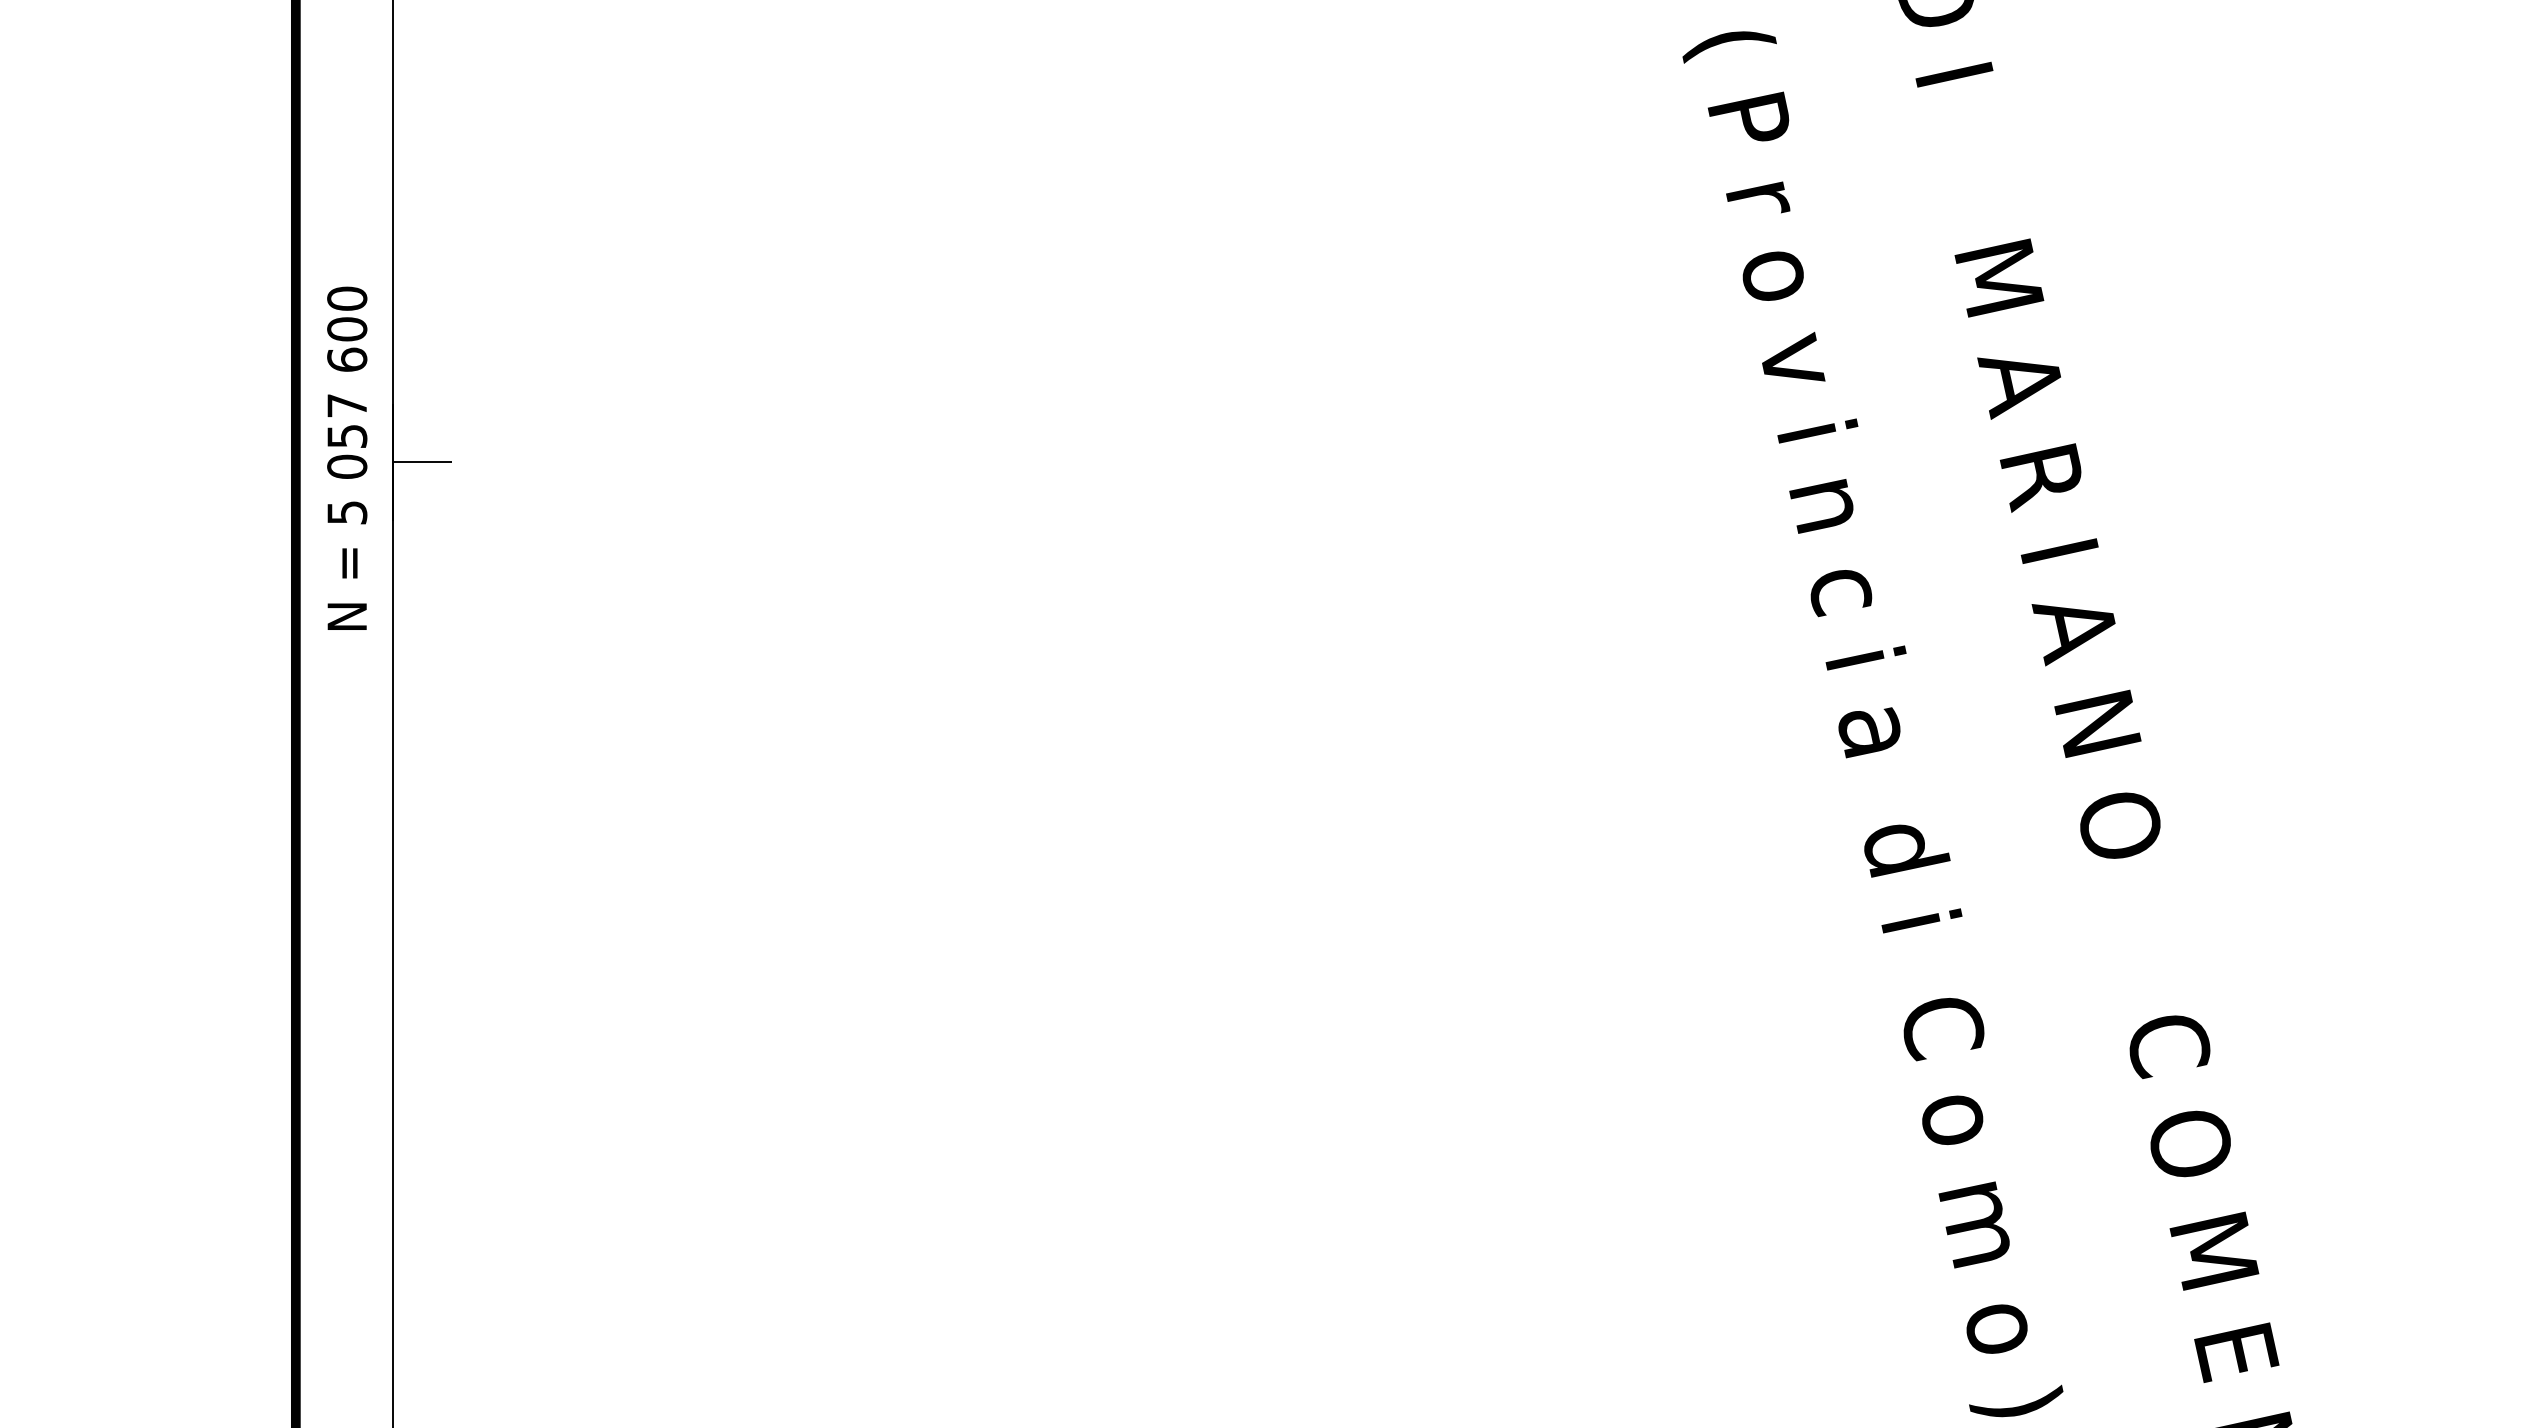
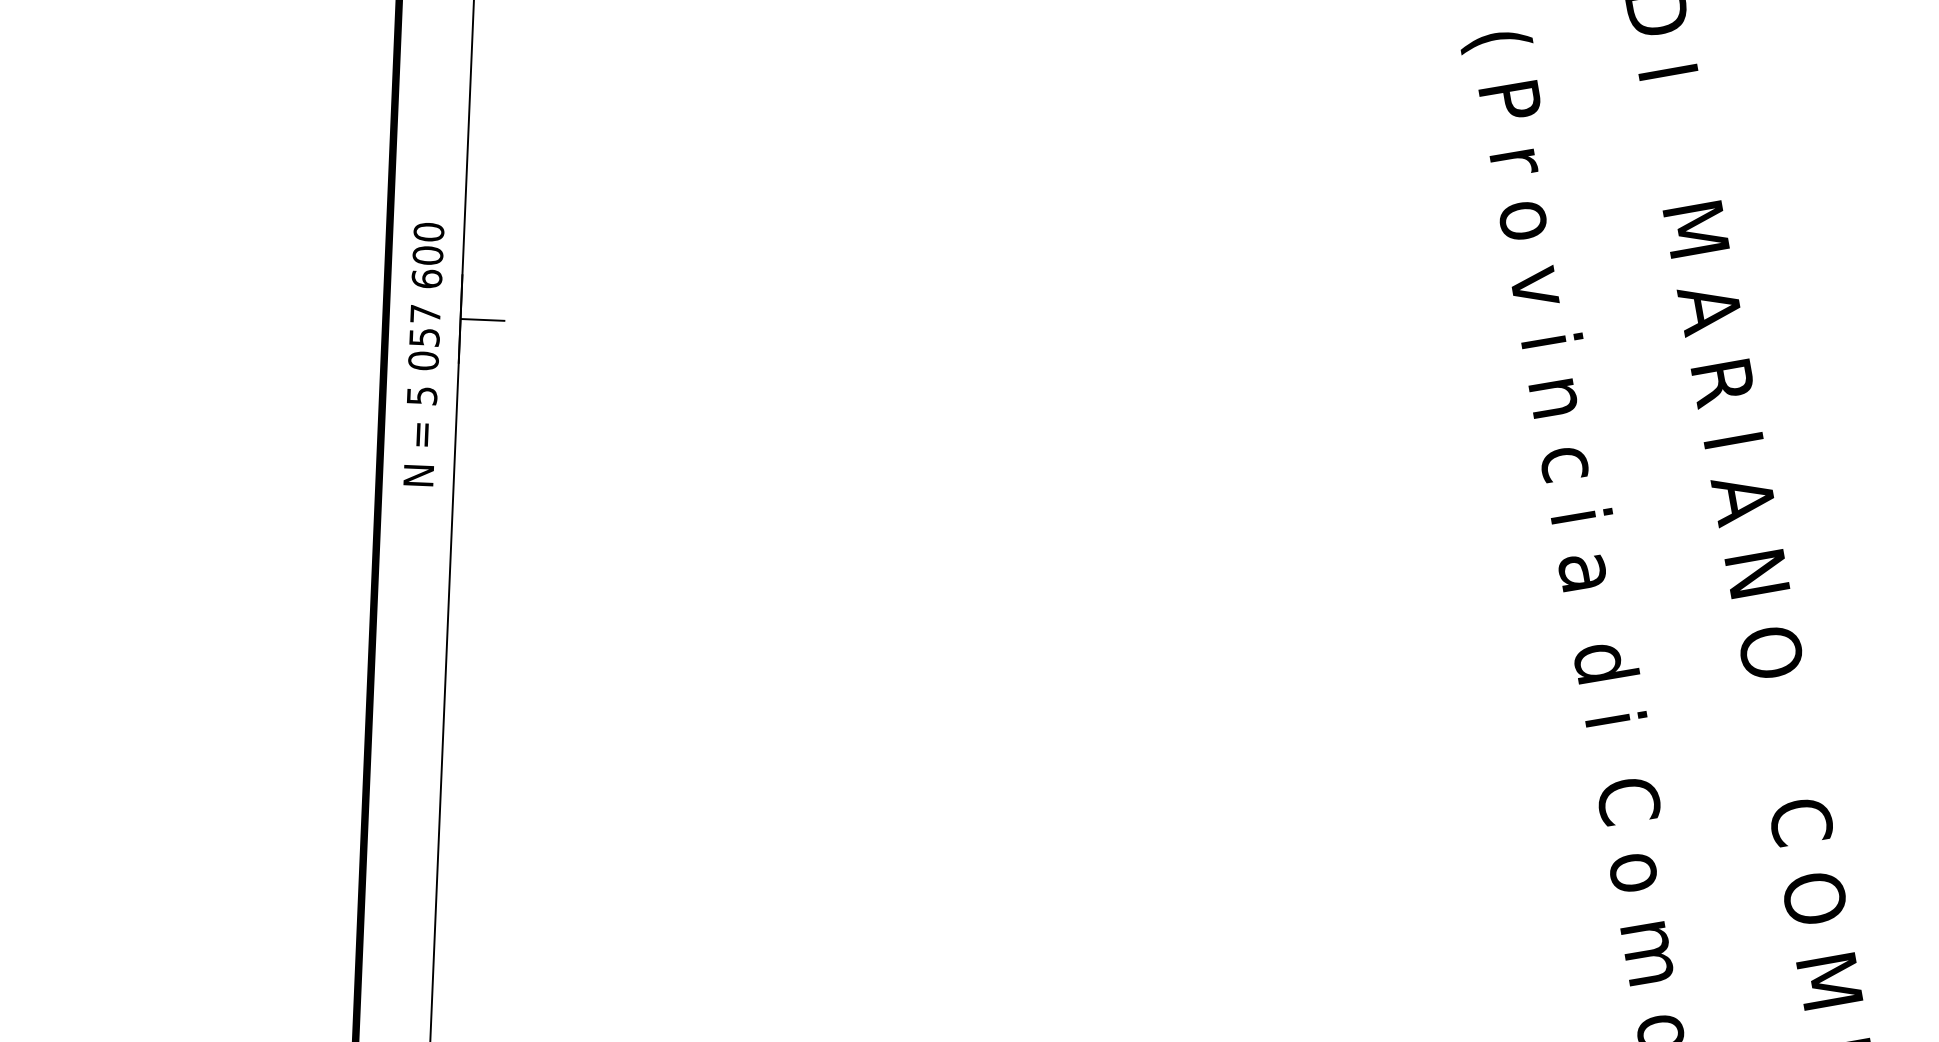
text: (347, 457) -> (424, 353), moved

